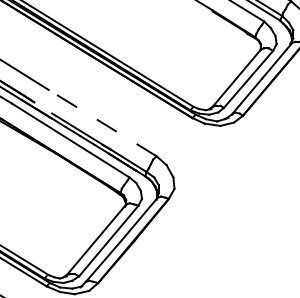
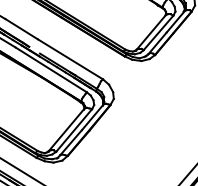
line: (102, 123) -> (70, 59), dashed -> solid

